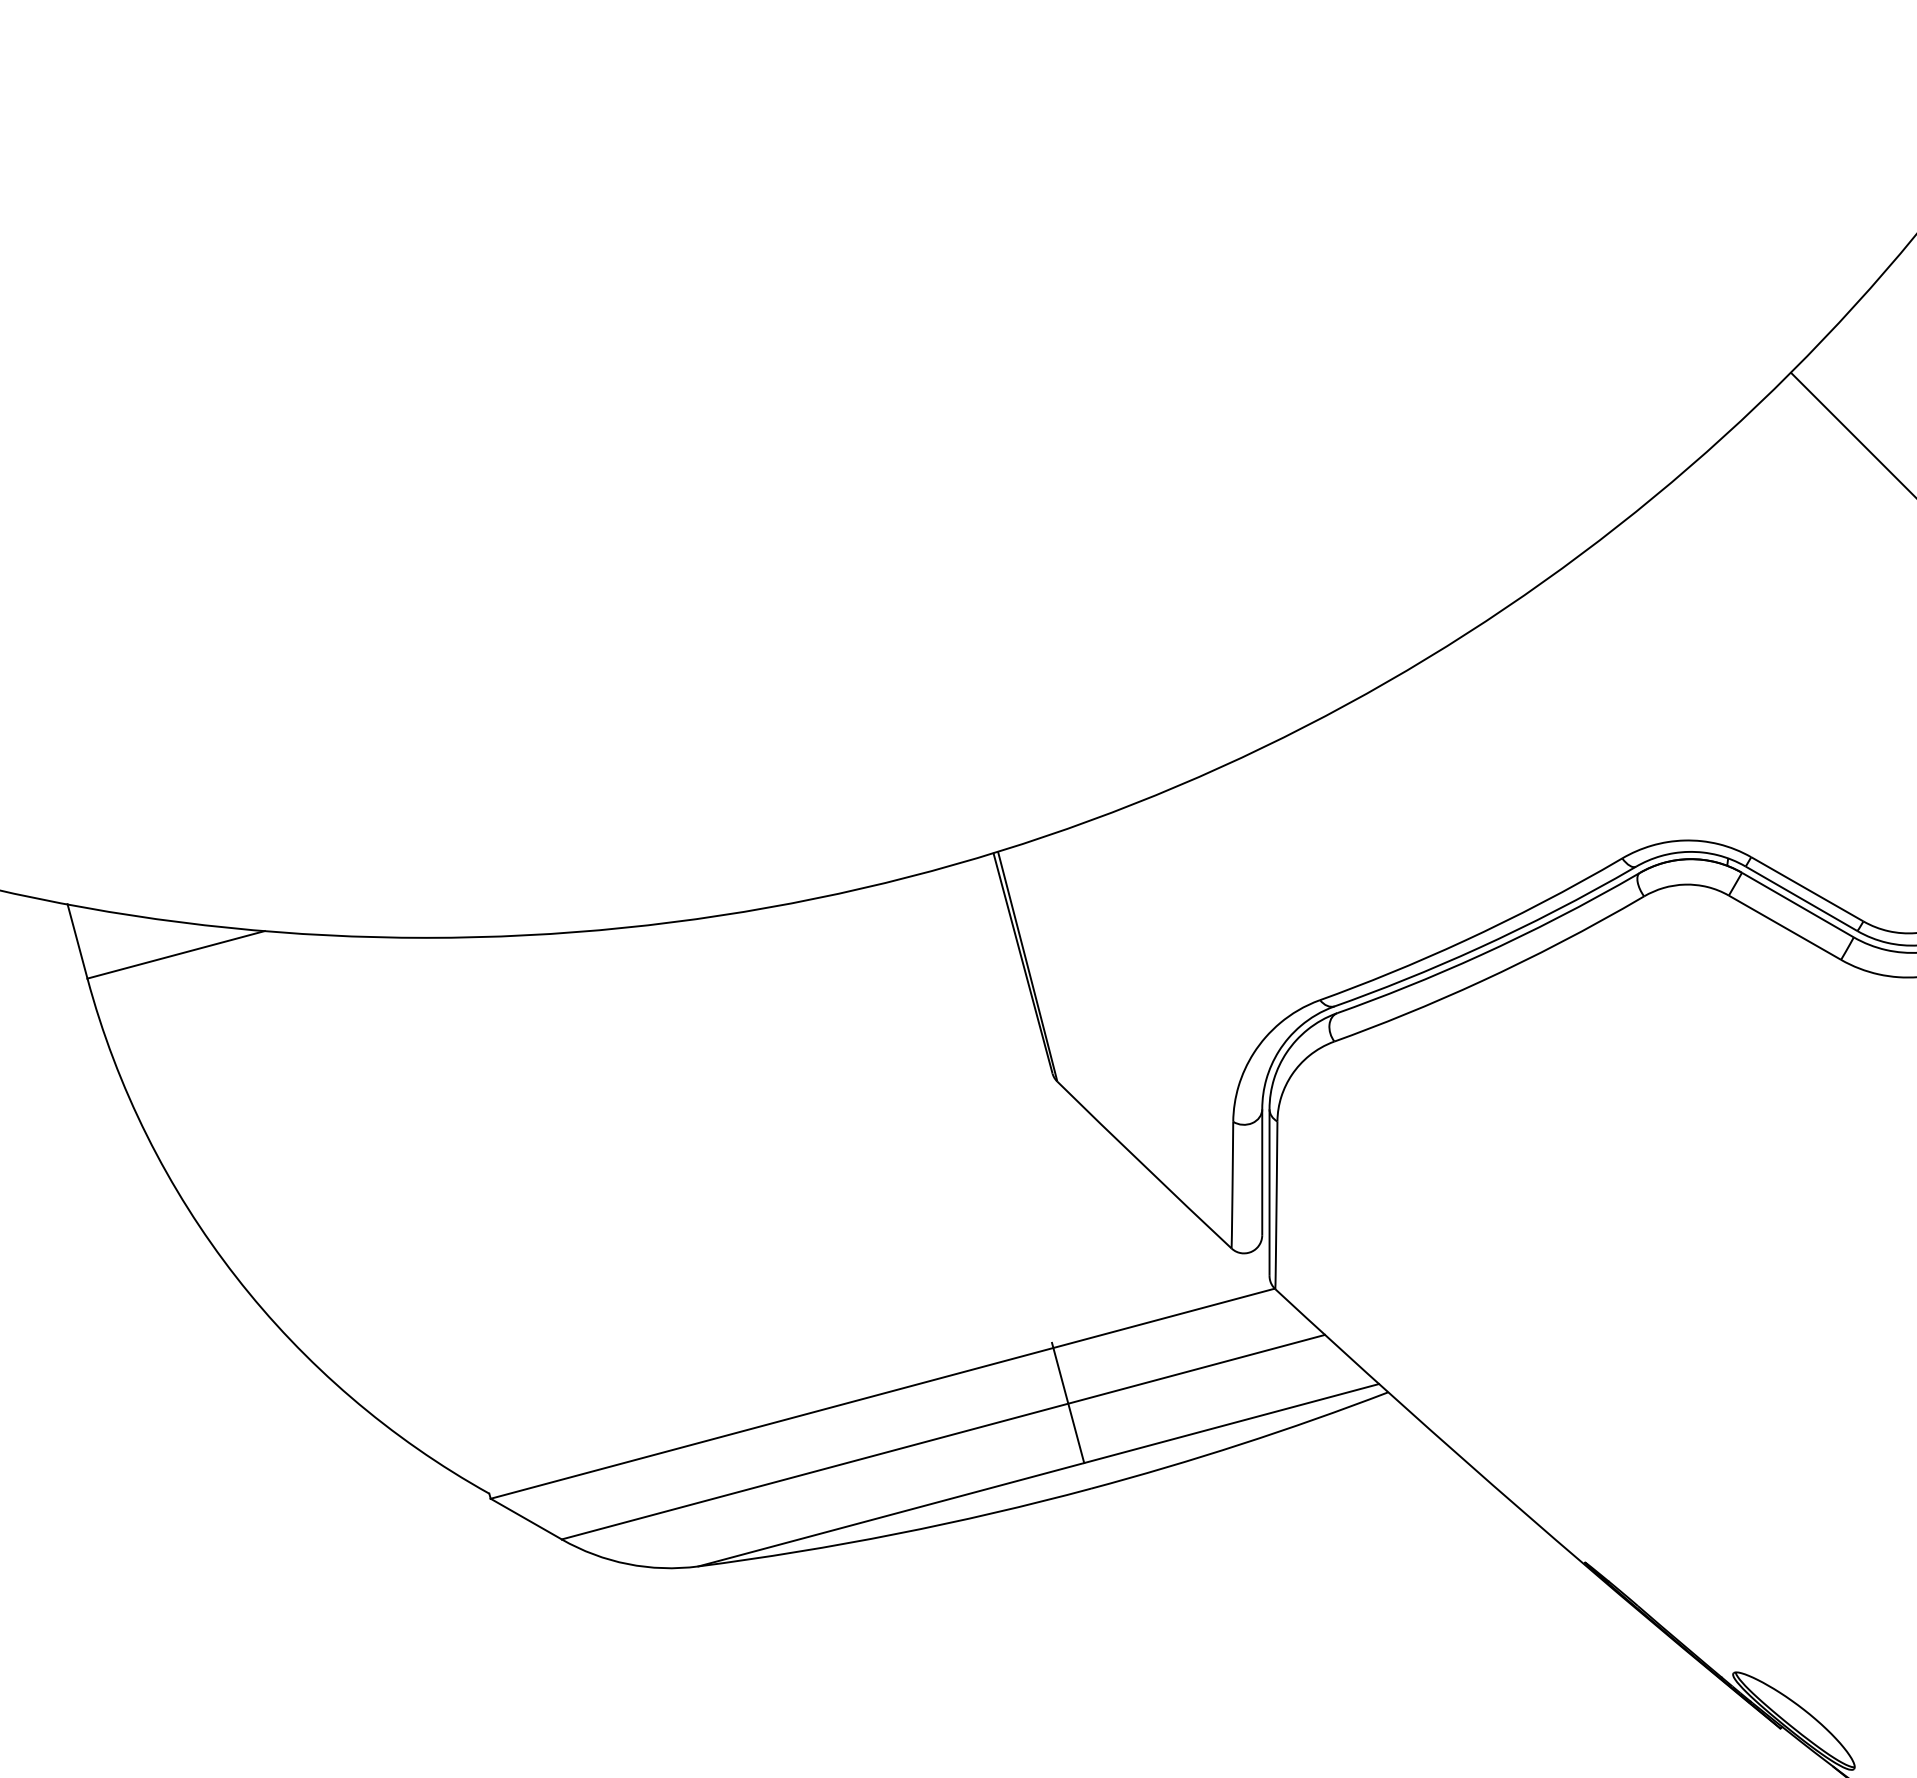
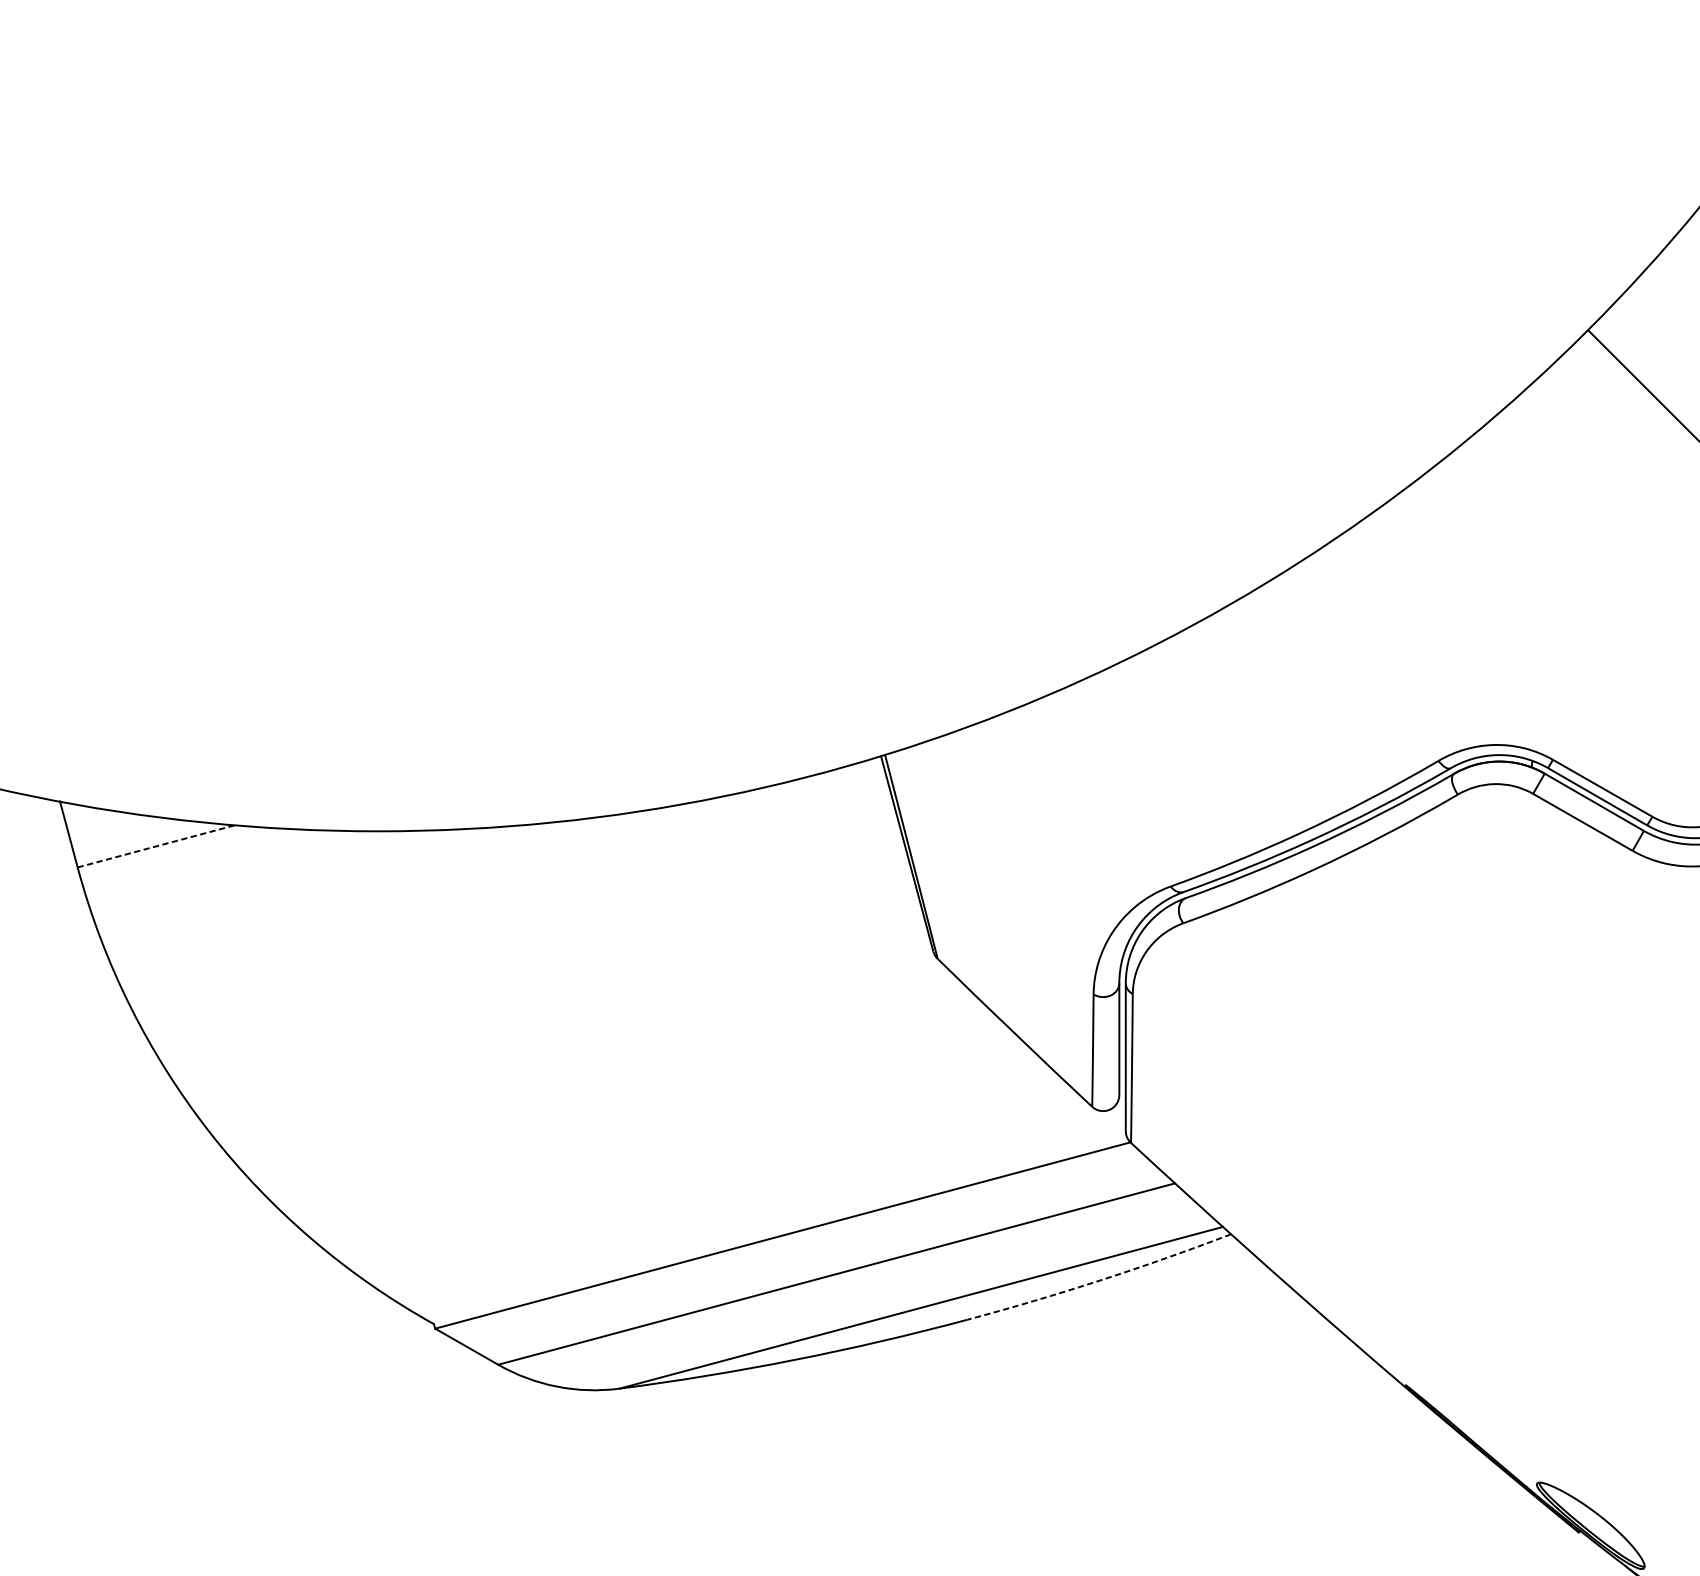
line: (176, 954) -> (156, 846), solid -> dashed
line: (1068, 1402) -> (947, 1243), removed
arc: (1240, 1444) -> (1100, 1280), solid -> dashed

